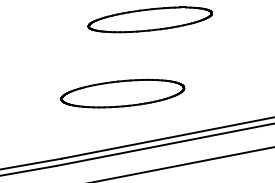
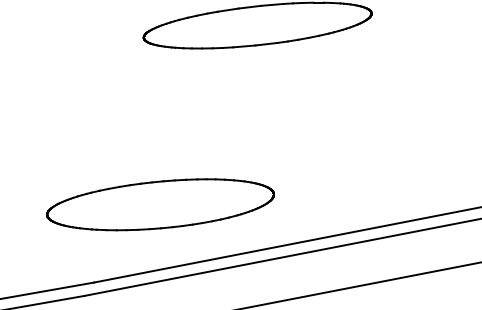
part: (122, 93) -> (160, 204), moved

